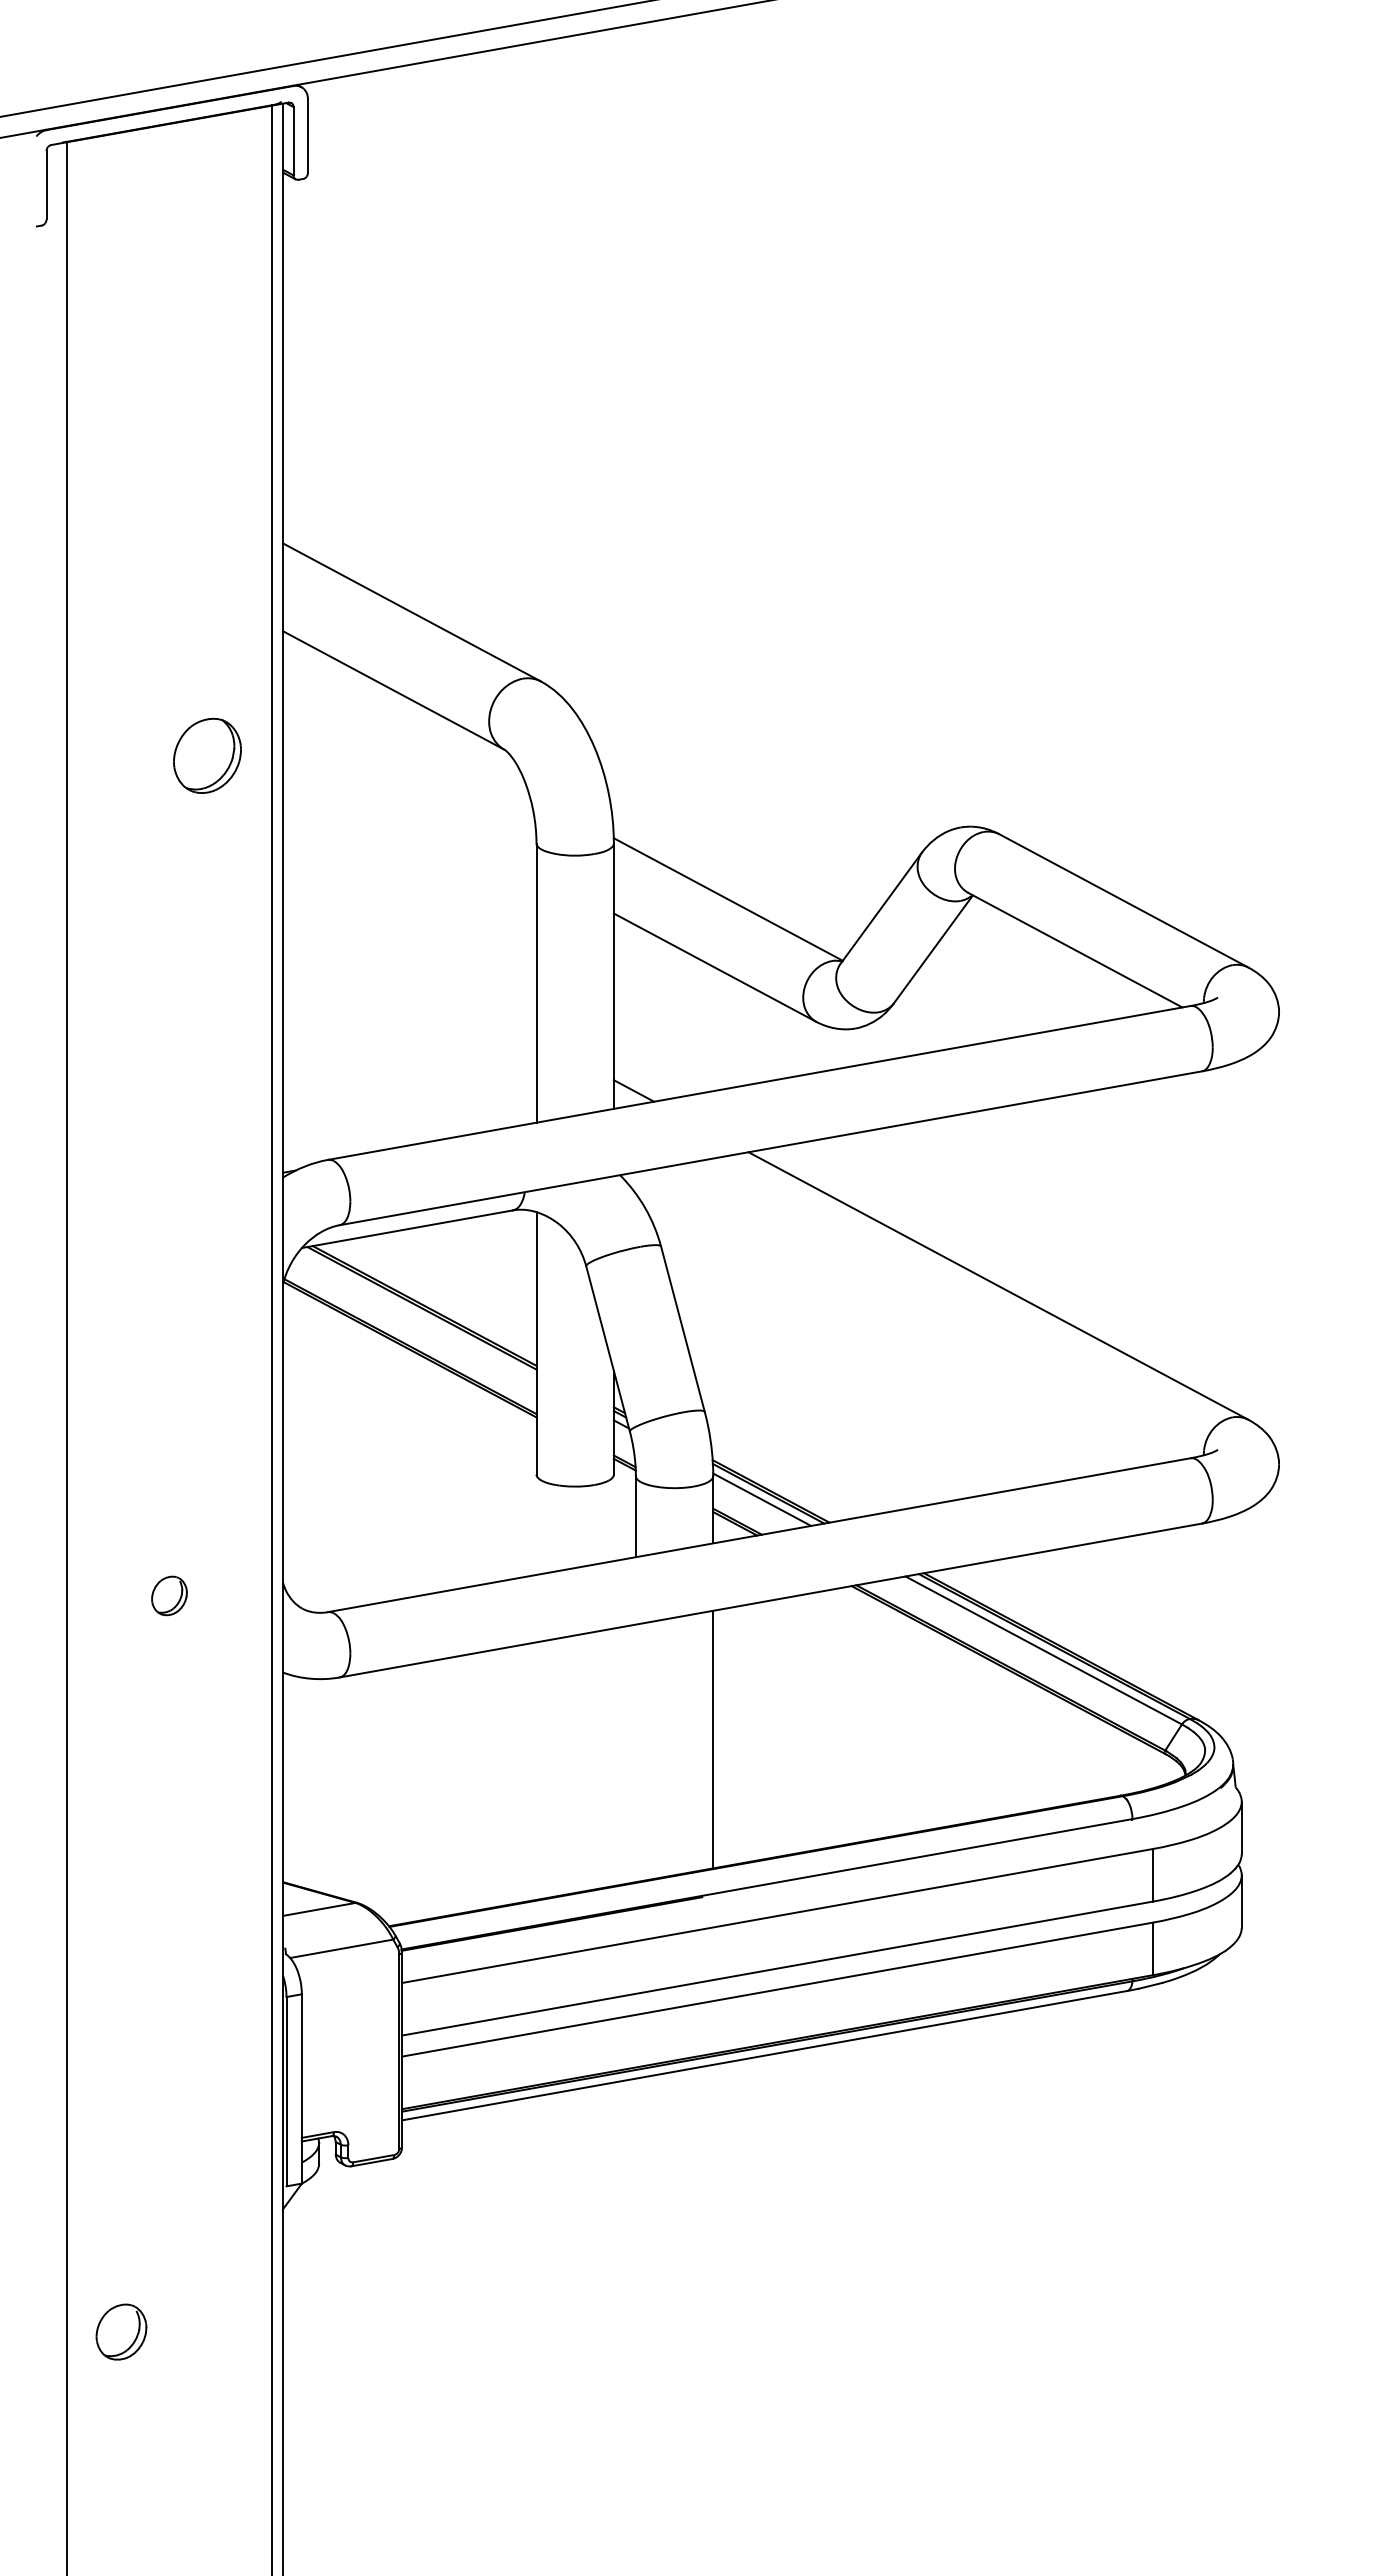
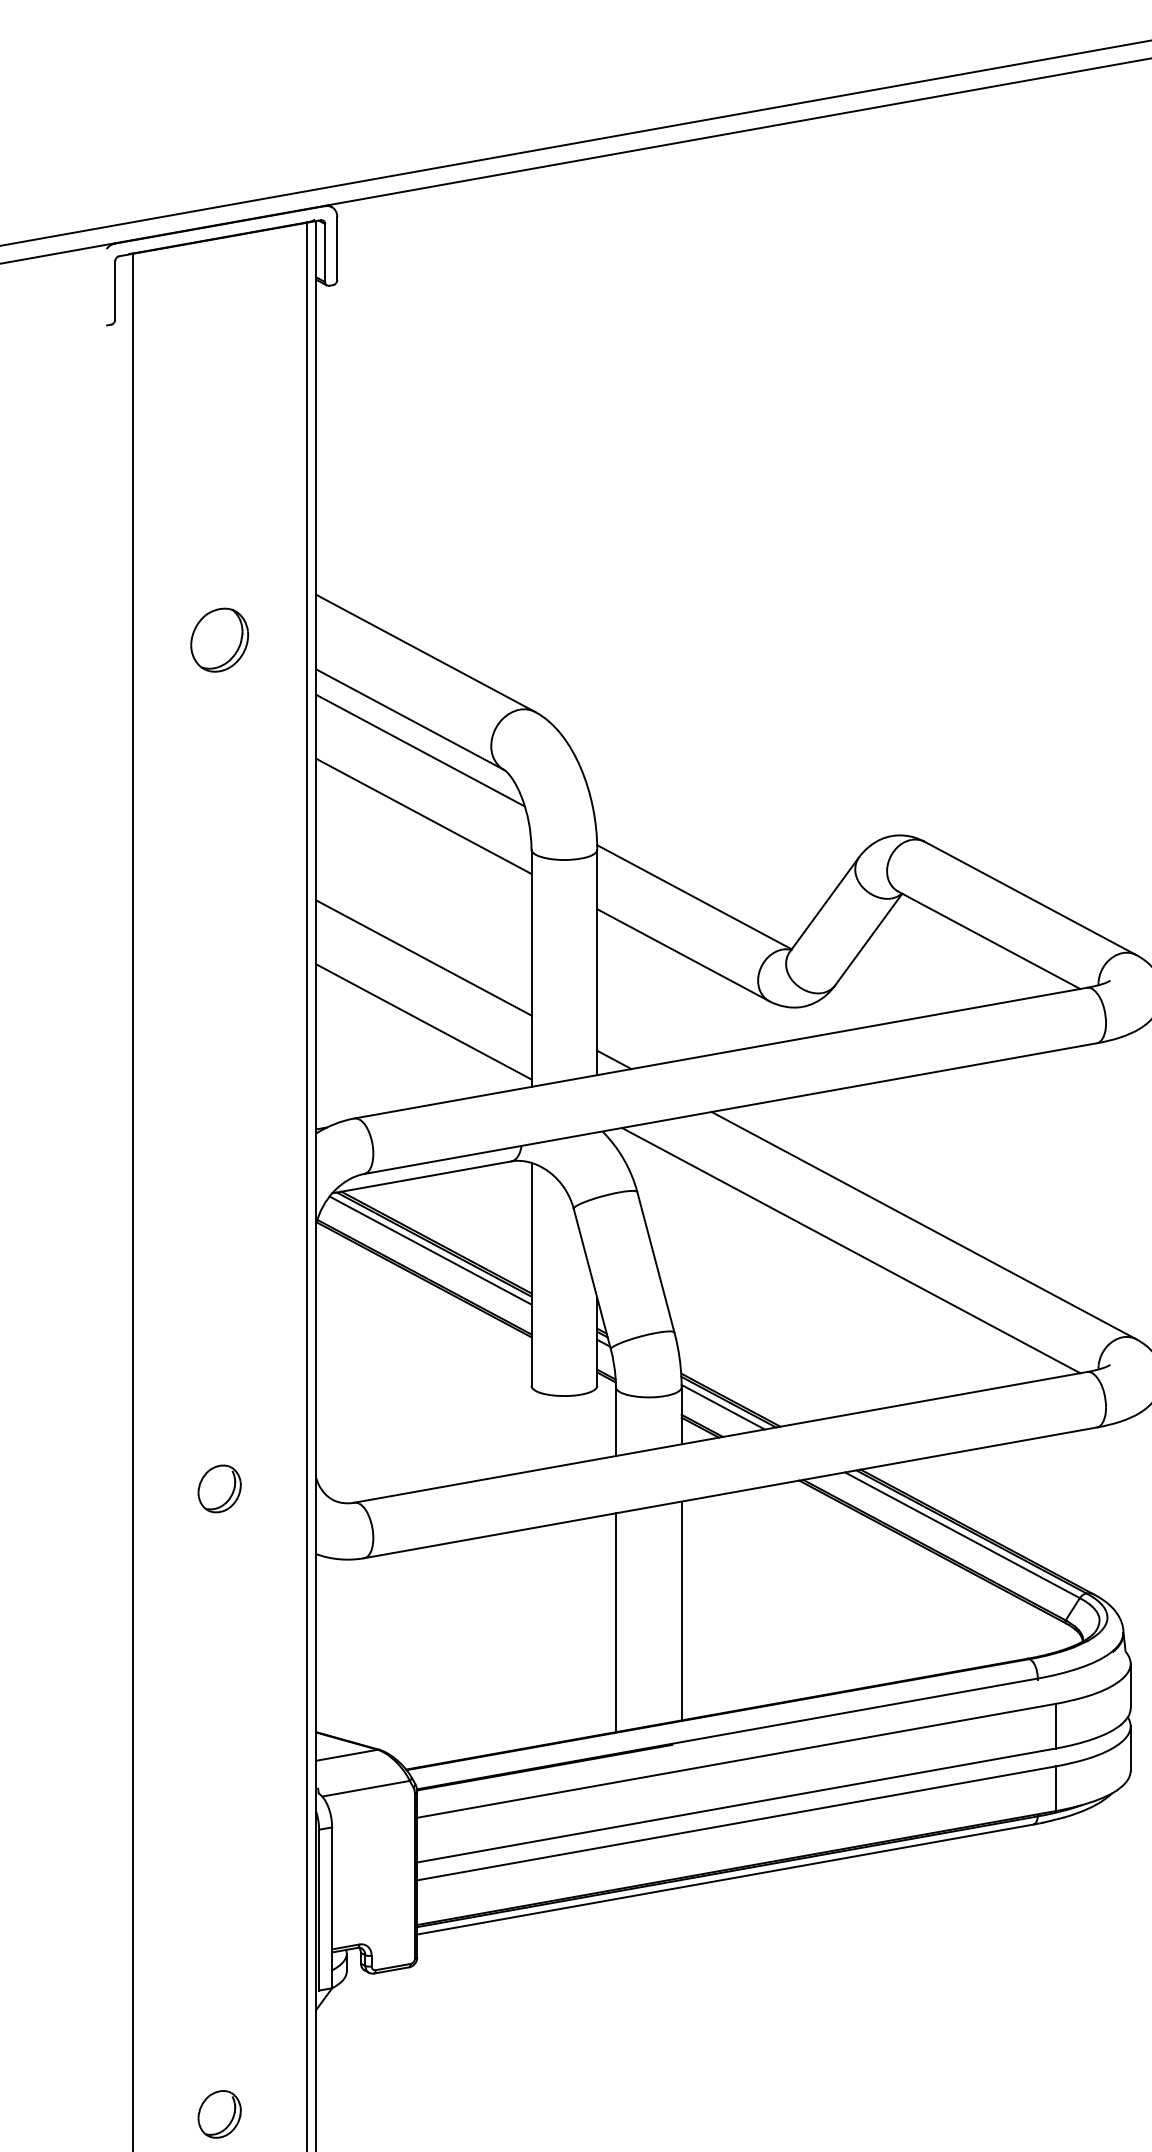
line: (405, 726) -> (420, 750), added
part: (207, 755) -> (219, 639), moved
line: (409, 804) -> (423, 816), added
line: (409, 970) -> (423, 957), added
line: (409, 1046) -> (423, 1022), added
line: (417, 1314) -> (430, 1249), added
line: (912, 1315) -> (850, 1250), added
part: (169, 1595) -> (219, 1488), size x1.43
line: (635, 1753) -> (615, 1622), added
part: (121, 2331) -> (219, 2113), moved

